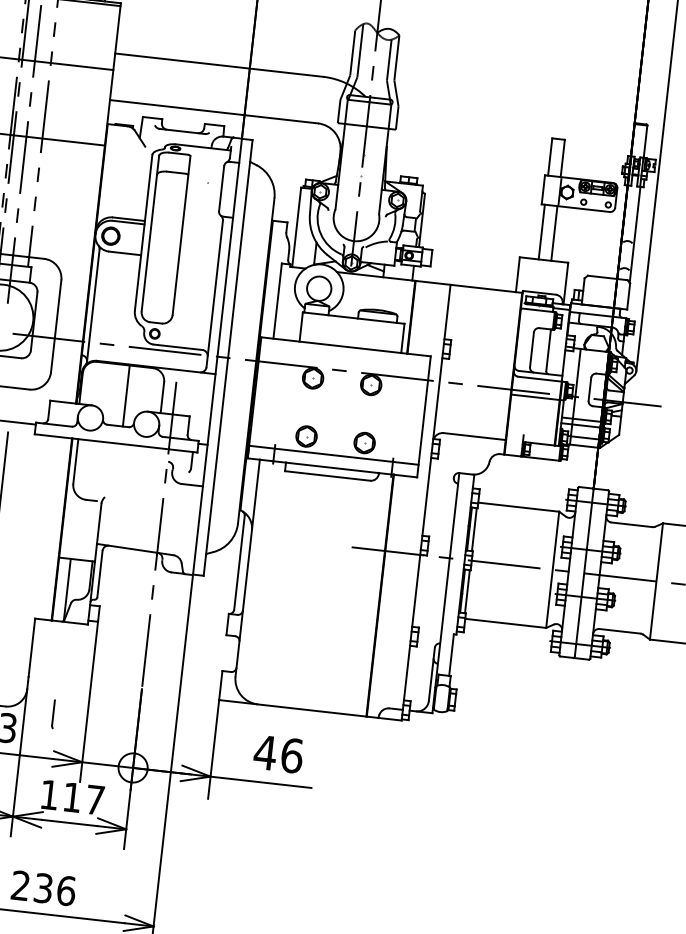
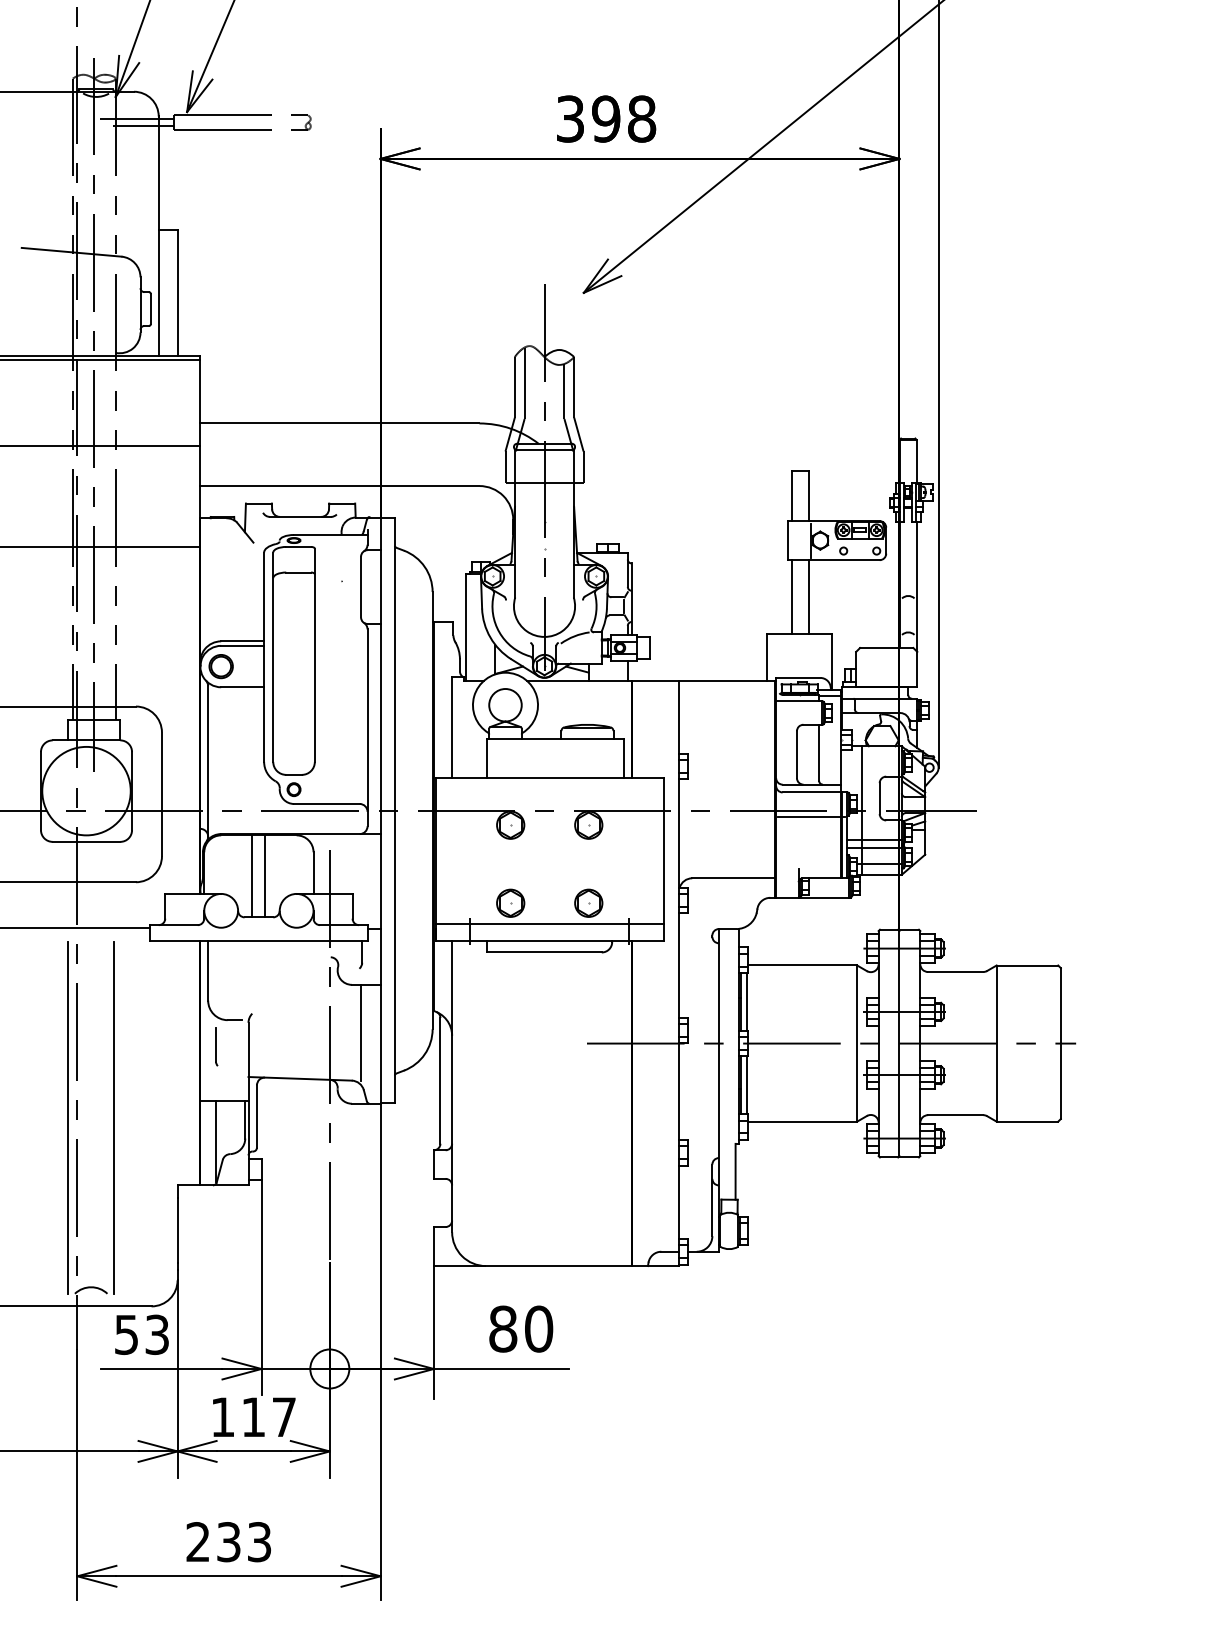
line: (116, 395) -> (252, 876), added
line: (184, 520) -> (361, 1032), added
part: (53, 714) -> (216, 1046), moved
text: (278, 753) -> (520, 1328), 46 -> 80
text: (66, 891) -> (259, 1542), 236 -> 233

